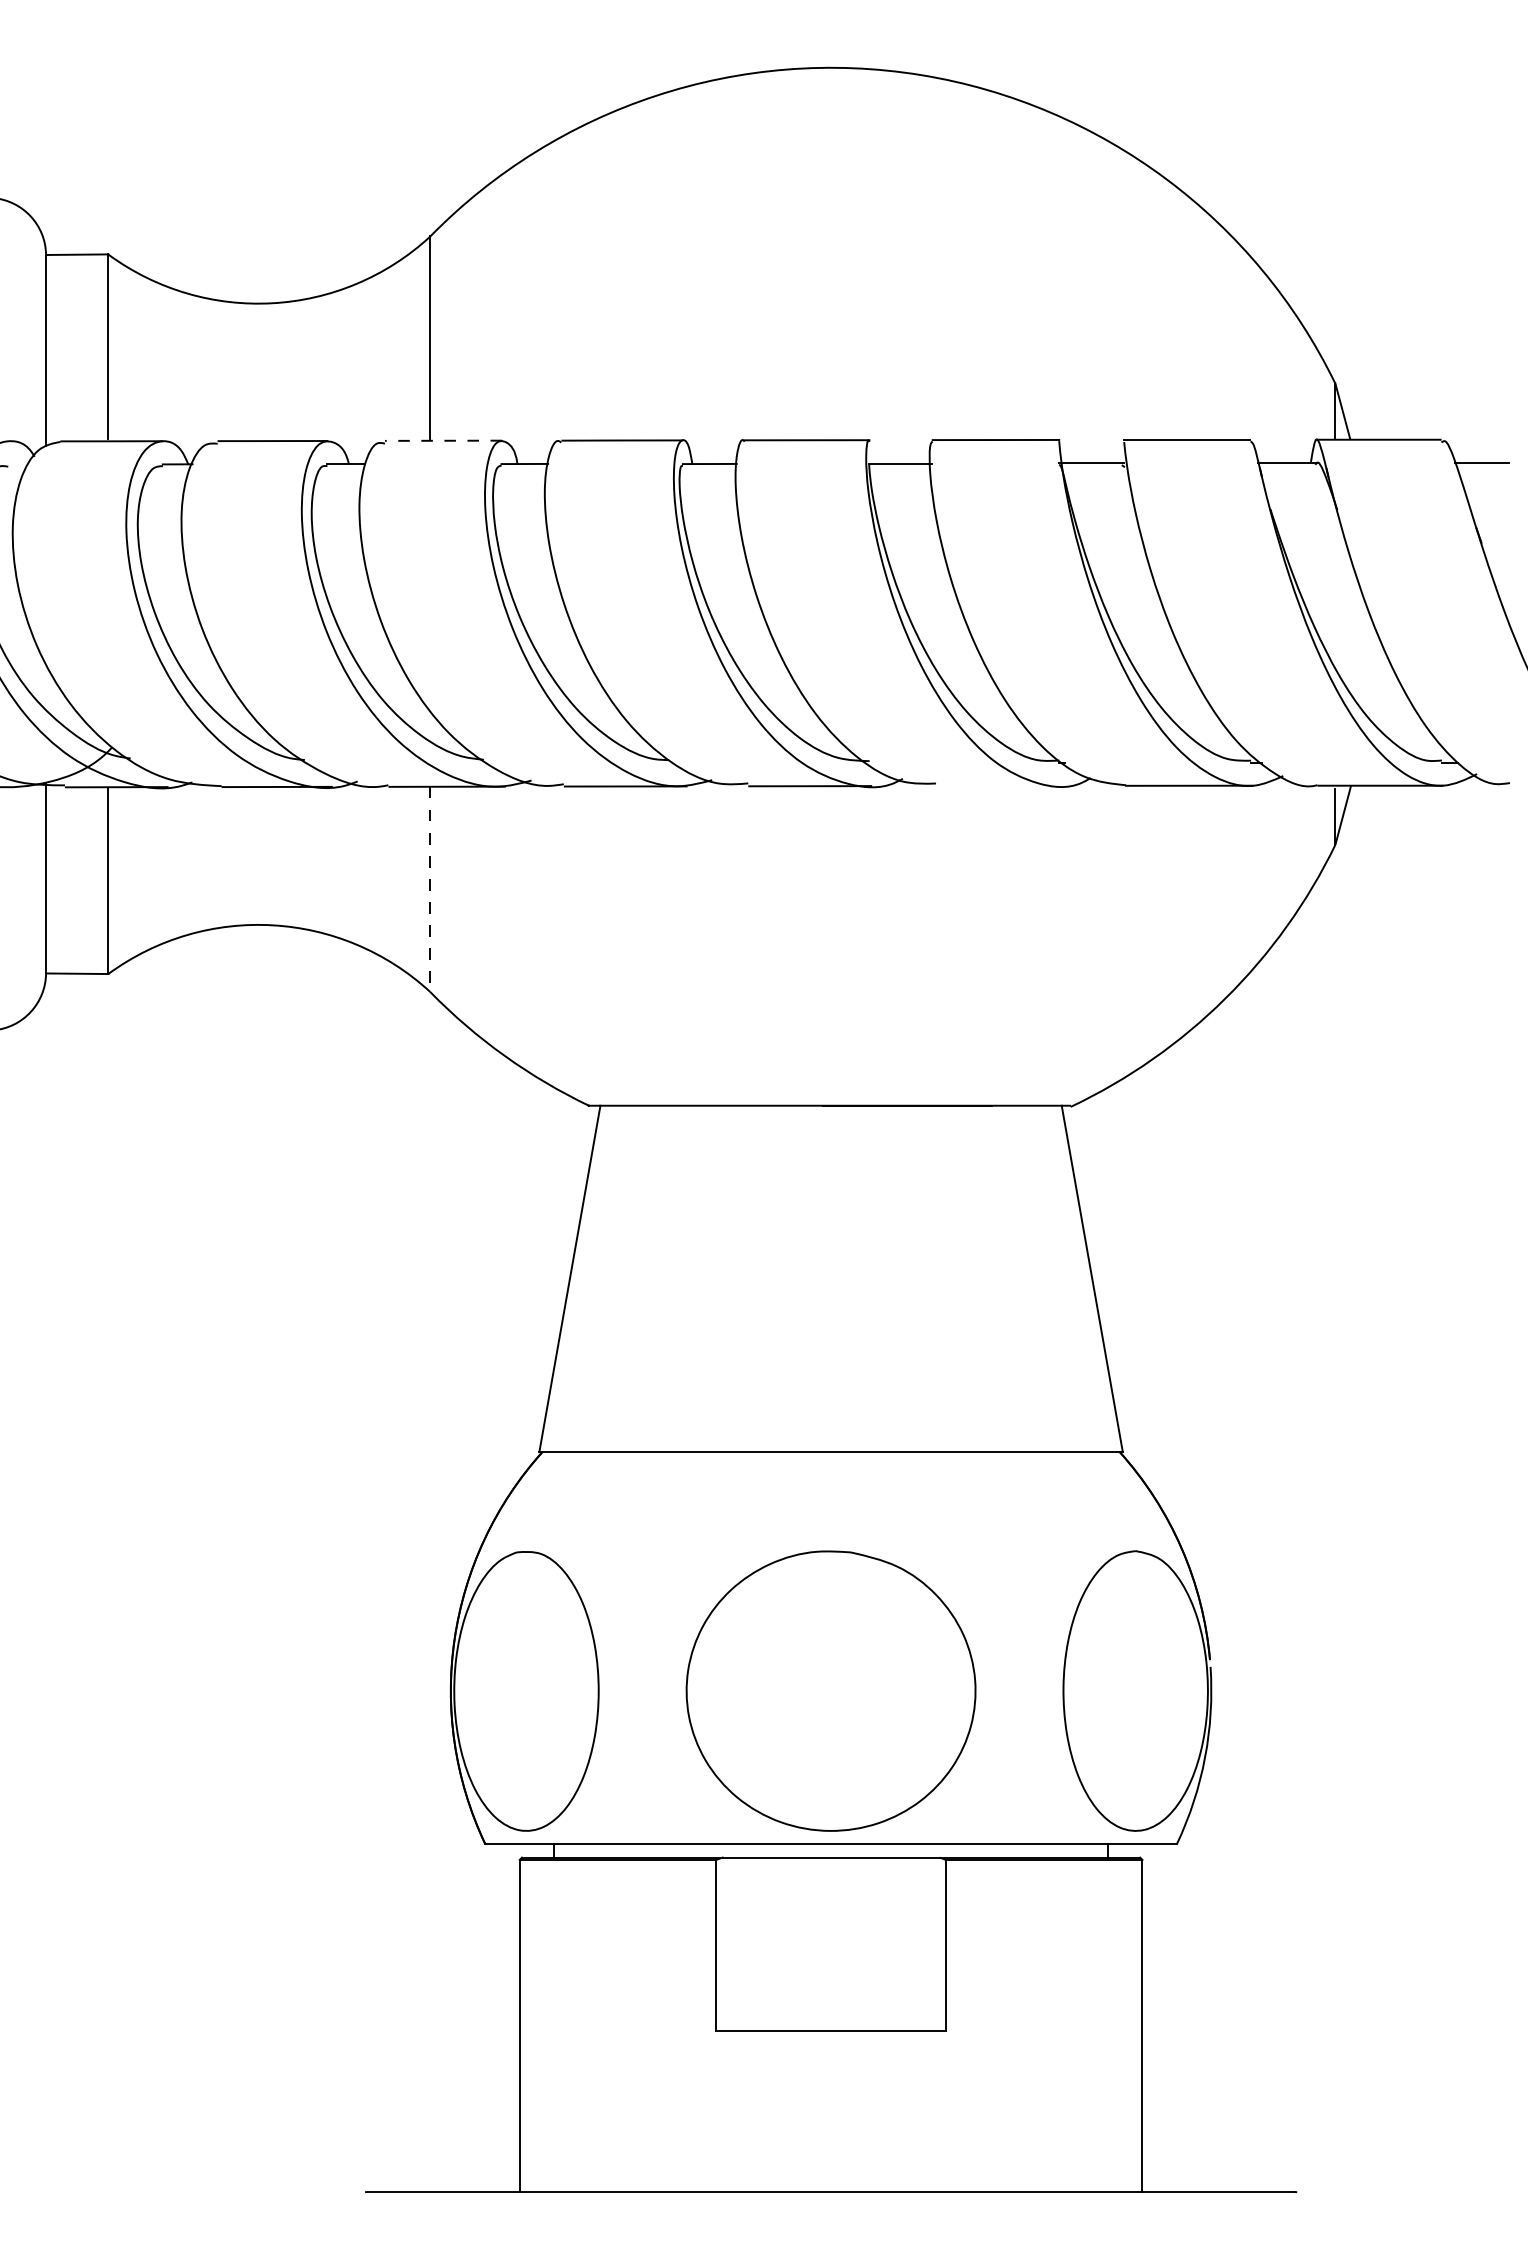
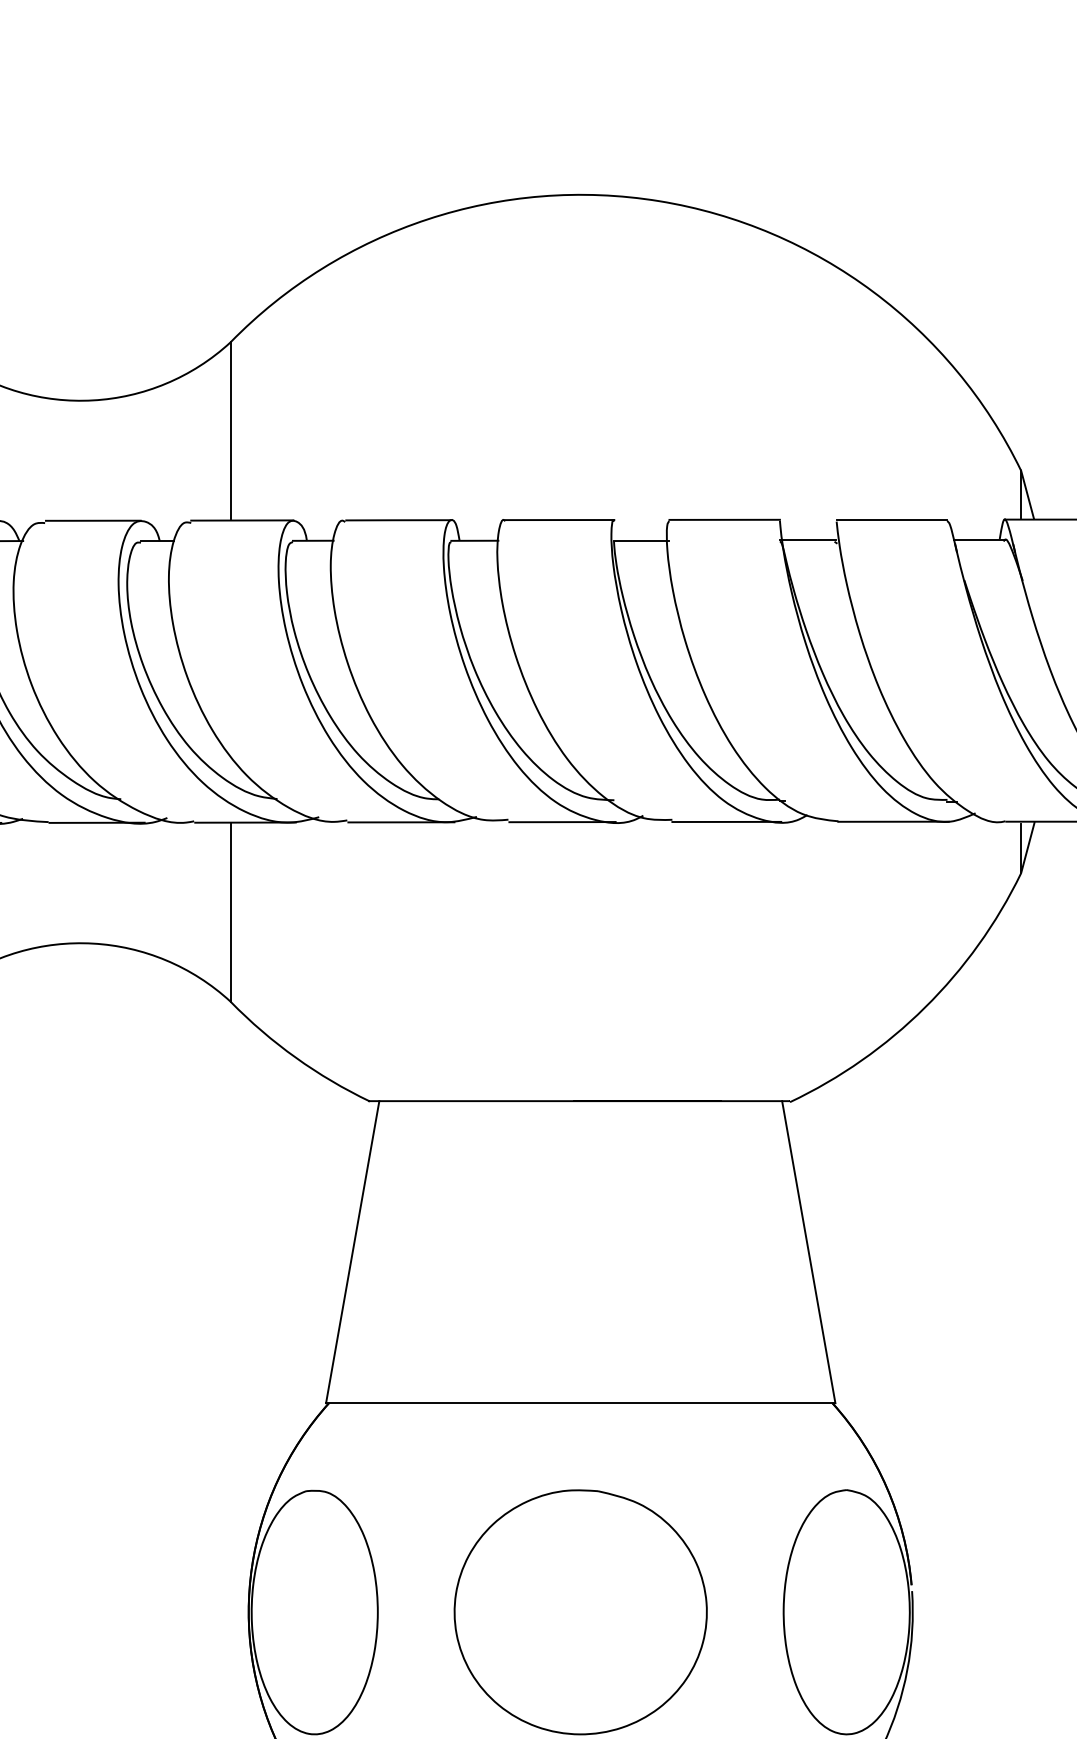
line: (443, 440) -> (242, 520), dashed -> solid
line: (998, 785) -> (726, 821), added
line: (430, 889) -> (230, 912), dashed -> solid

